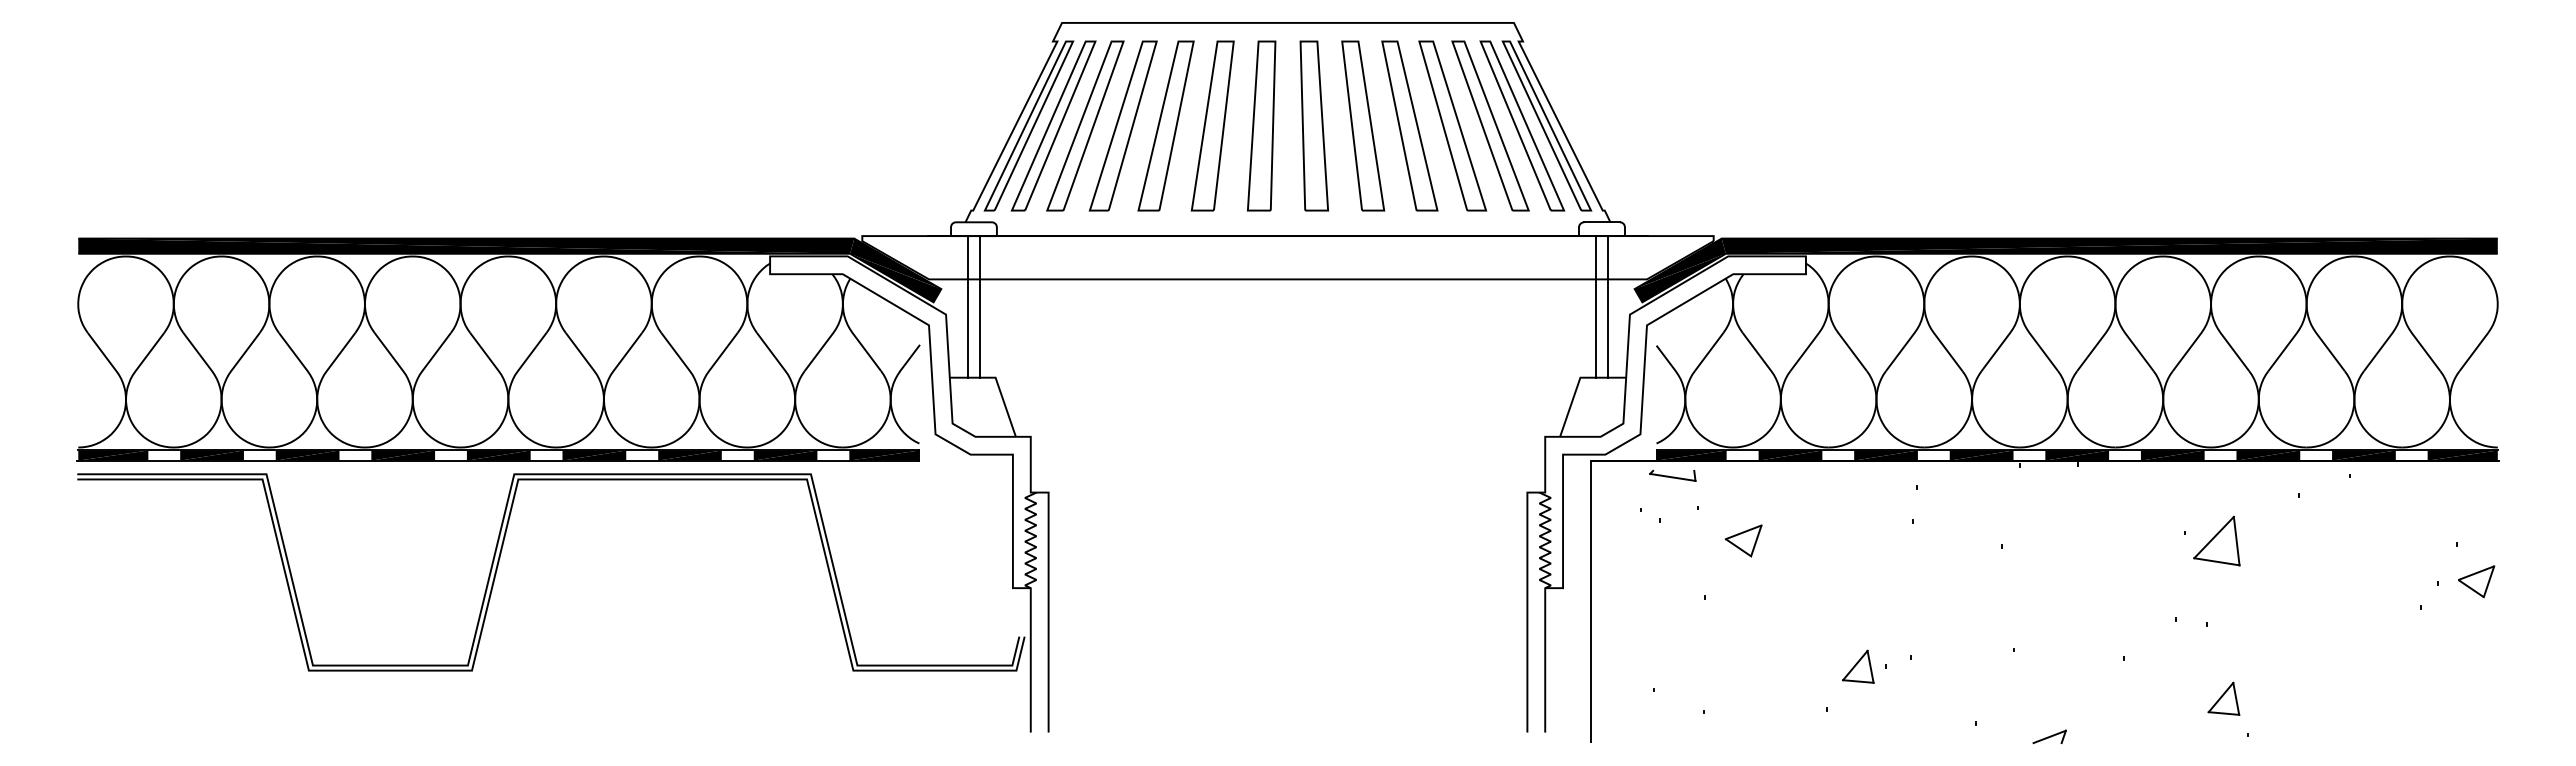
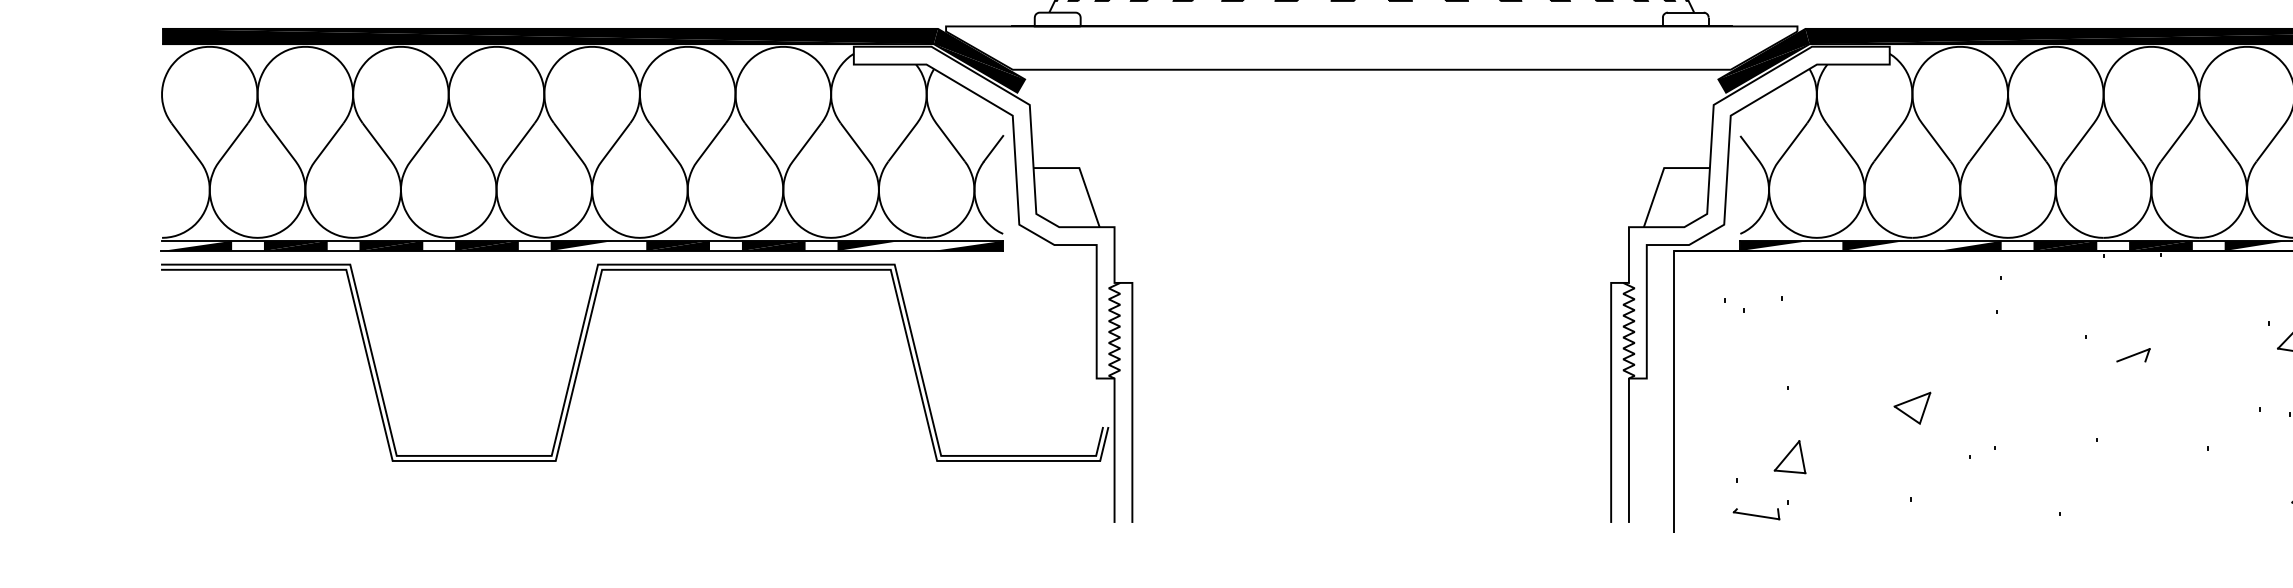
line: (967, 306) -> (1051, 96), removed
line: (980, 306) -> (1064, 96), removed
line: (1595, 306) -> (1679, 96), removed
line: (1608, 306) -> (1692, 96), removed
fill: (113, 455) -> (197, 245), removed
fill: (498, 455) -> (582, 245), removed
fill: (785, 455) -> (869, 245), removed
fill: (884, 455) -> (968, 245), removed
fill: (1691, 455) -> (1775, 245), removed
fill: (1790, 455) -> (1874, 245), removed
fill: (1885, 455) -> (1969, 245), removed
fill: (2172, 455) -> (2256, 245), removed
part: (1672, 475) -> (1756, 513), moved
part: (1743, 540) -> (1912, 407), moved
part: (1858, 666) -> (1790, 456), moved
part: (2049, 736) -> (2133, 354), moved

